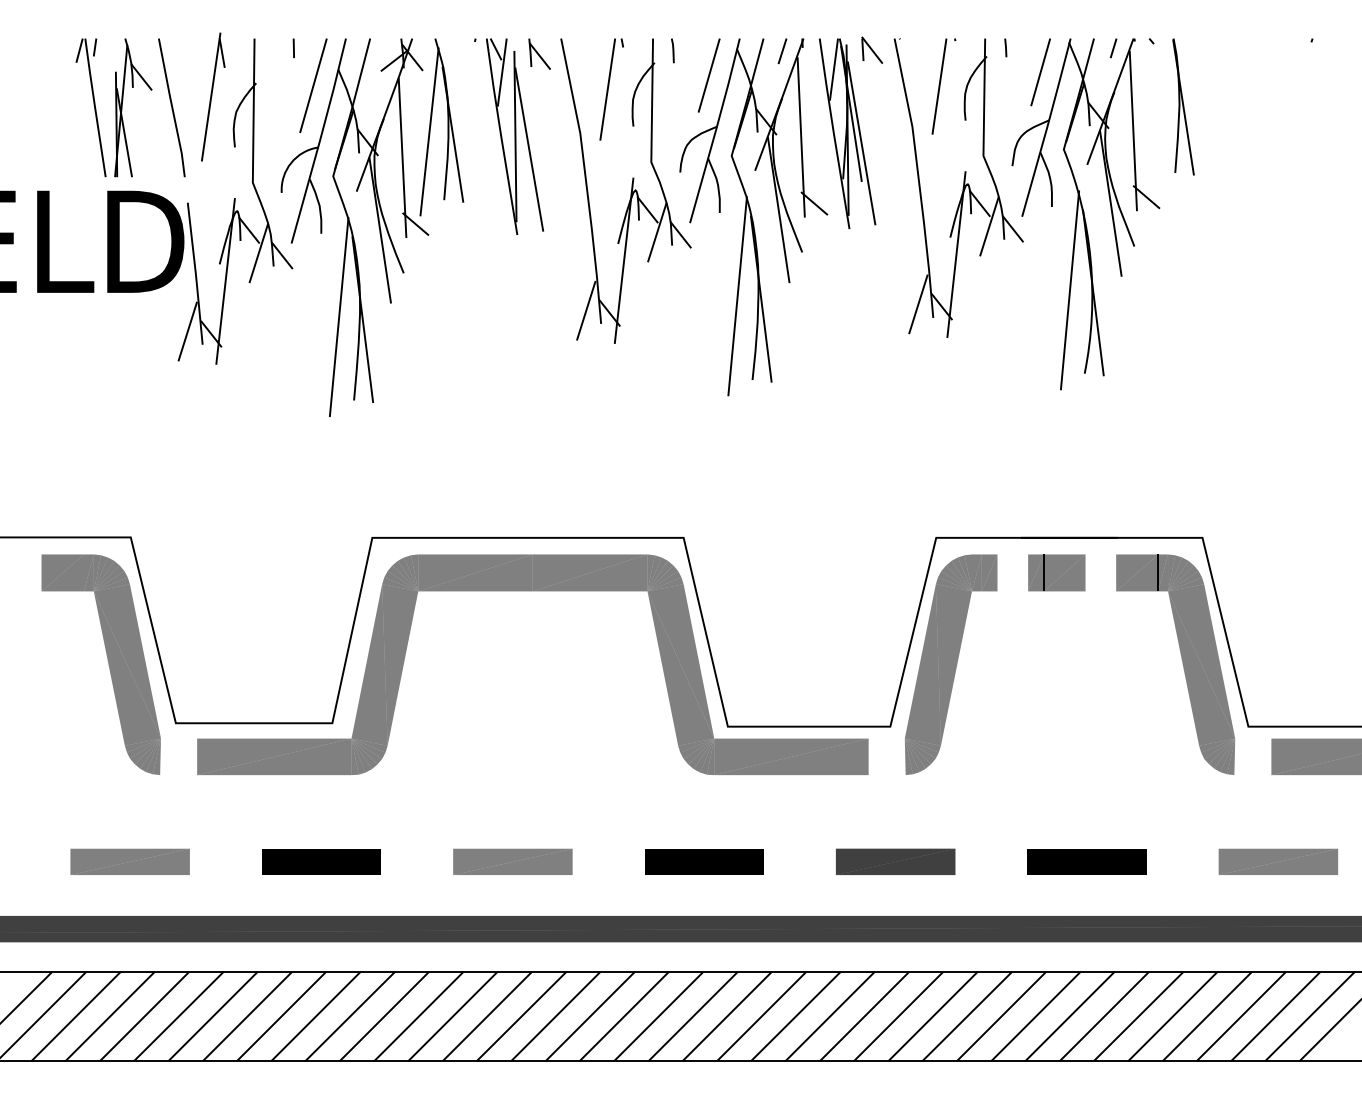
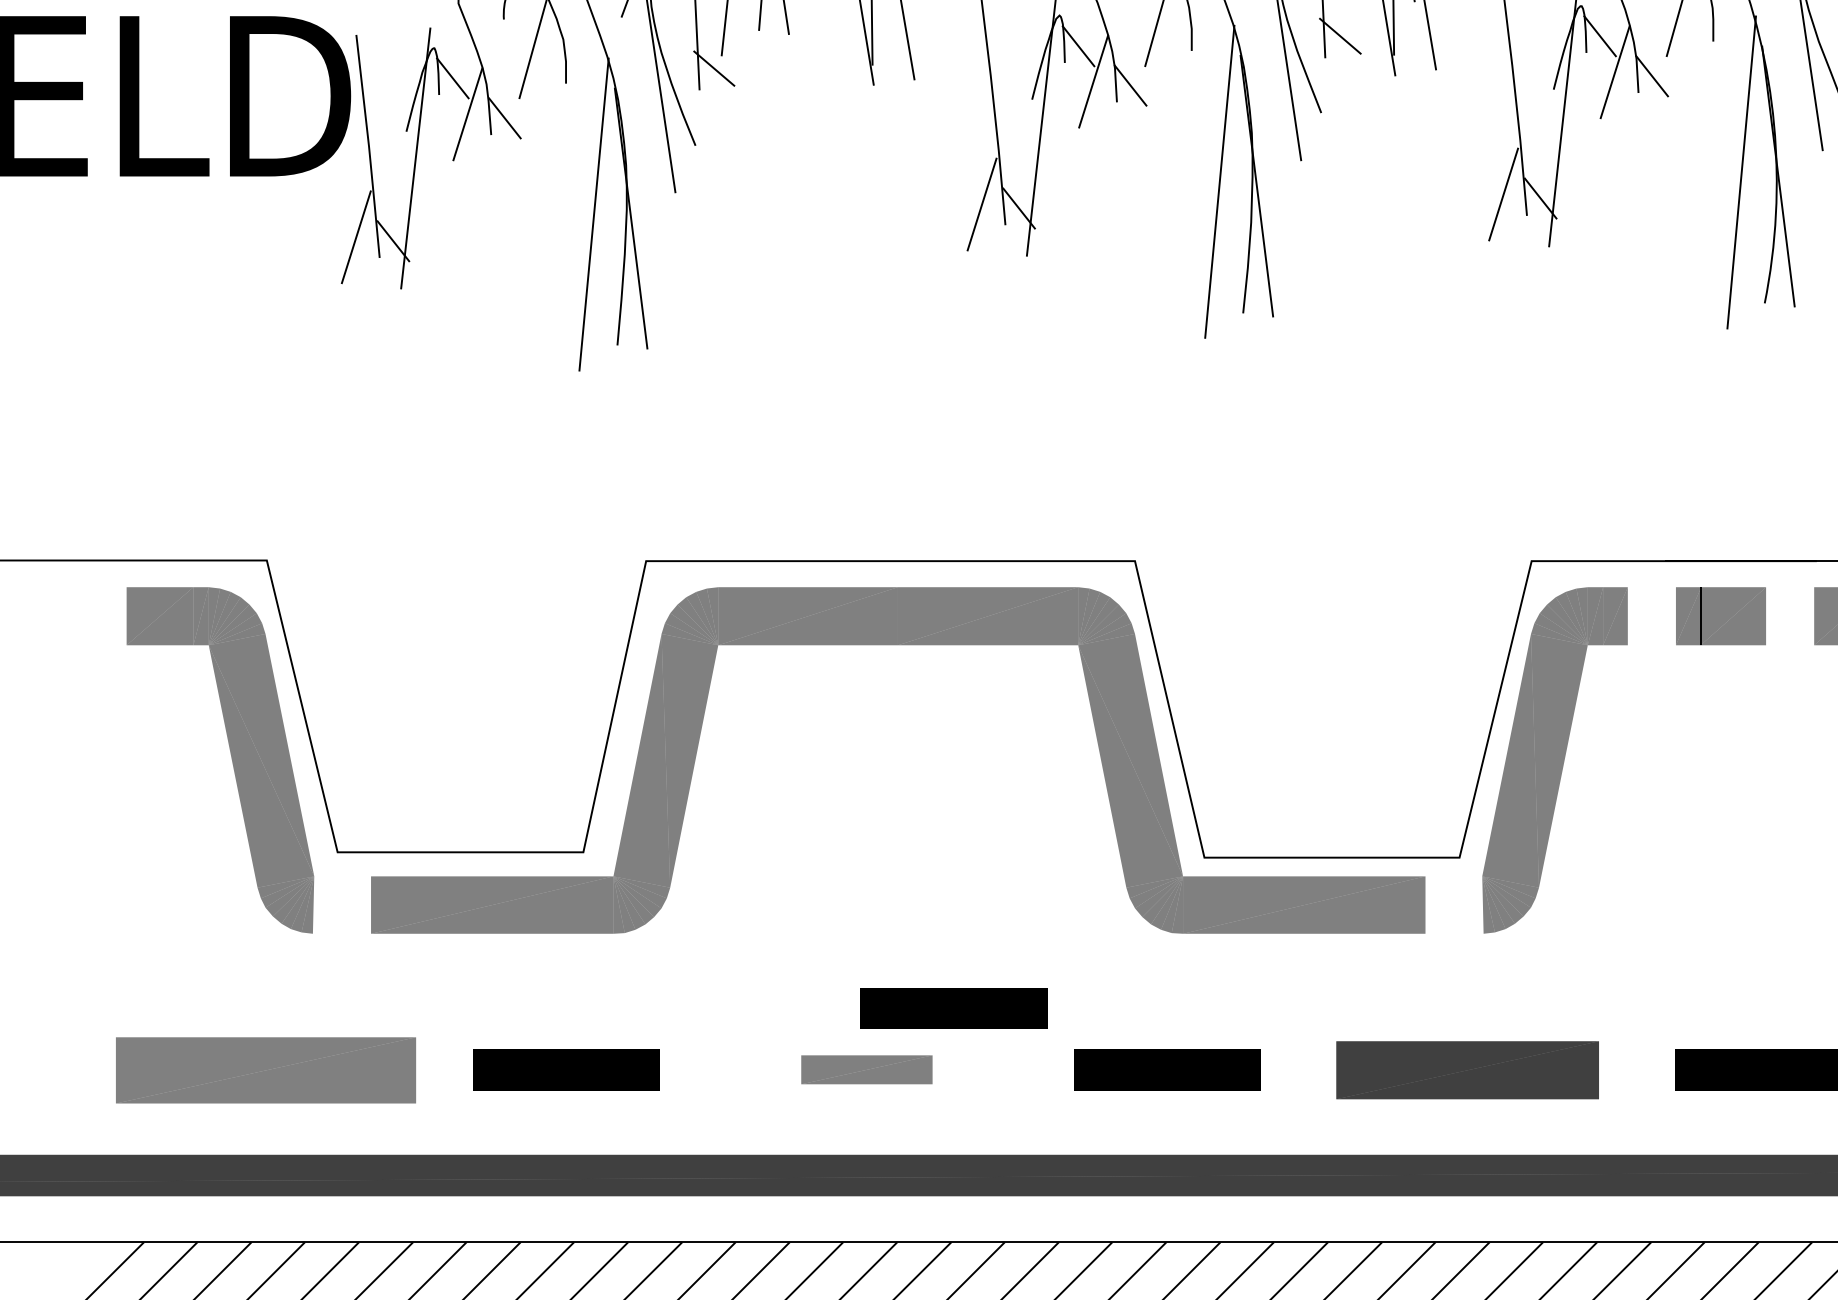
line: (568, 822) -> (954, 1008), added
part: (129, 861) -> (264, 1069), size x1.6
part: (512, 861) -> (866, 1069), size x0.7
part: (895, 861) -> (1467, 1069), size x1.4

